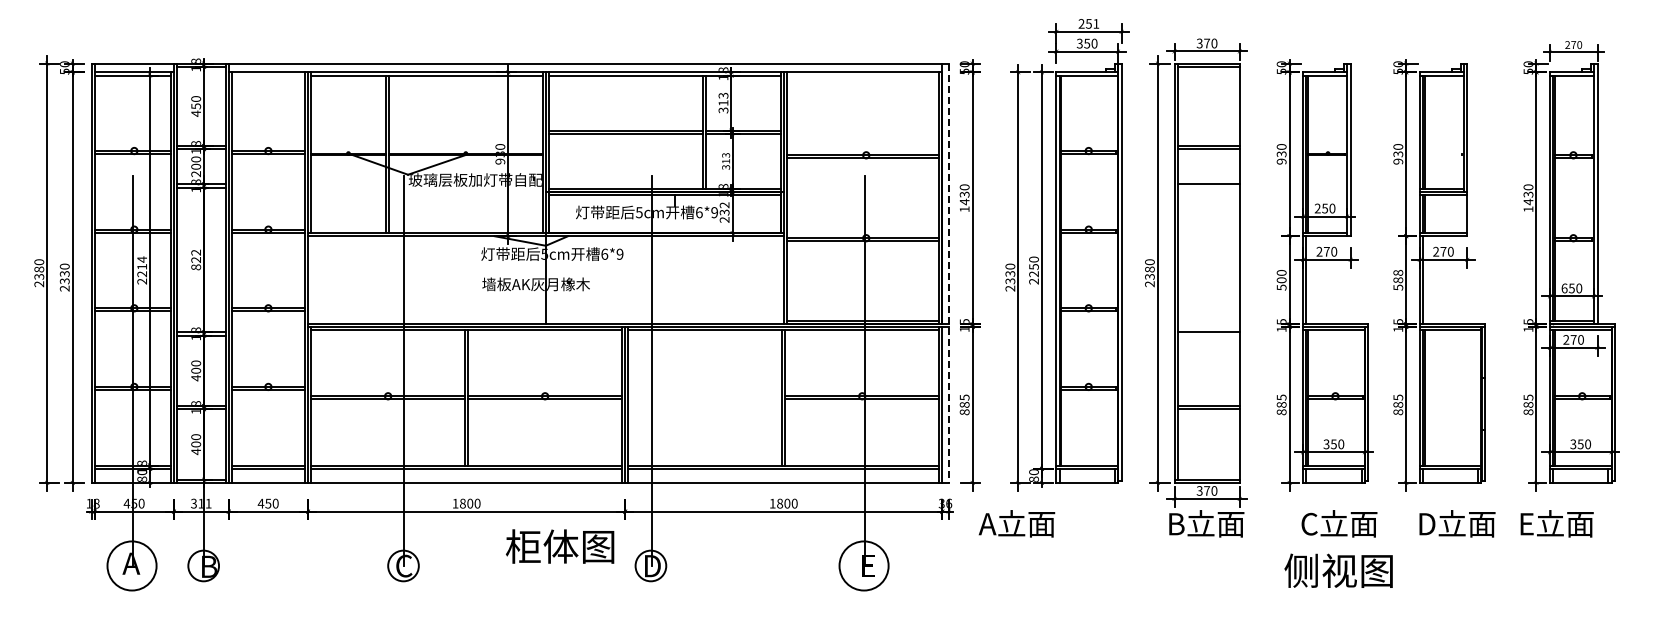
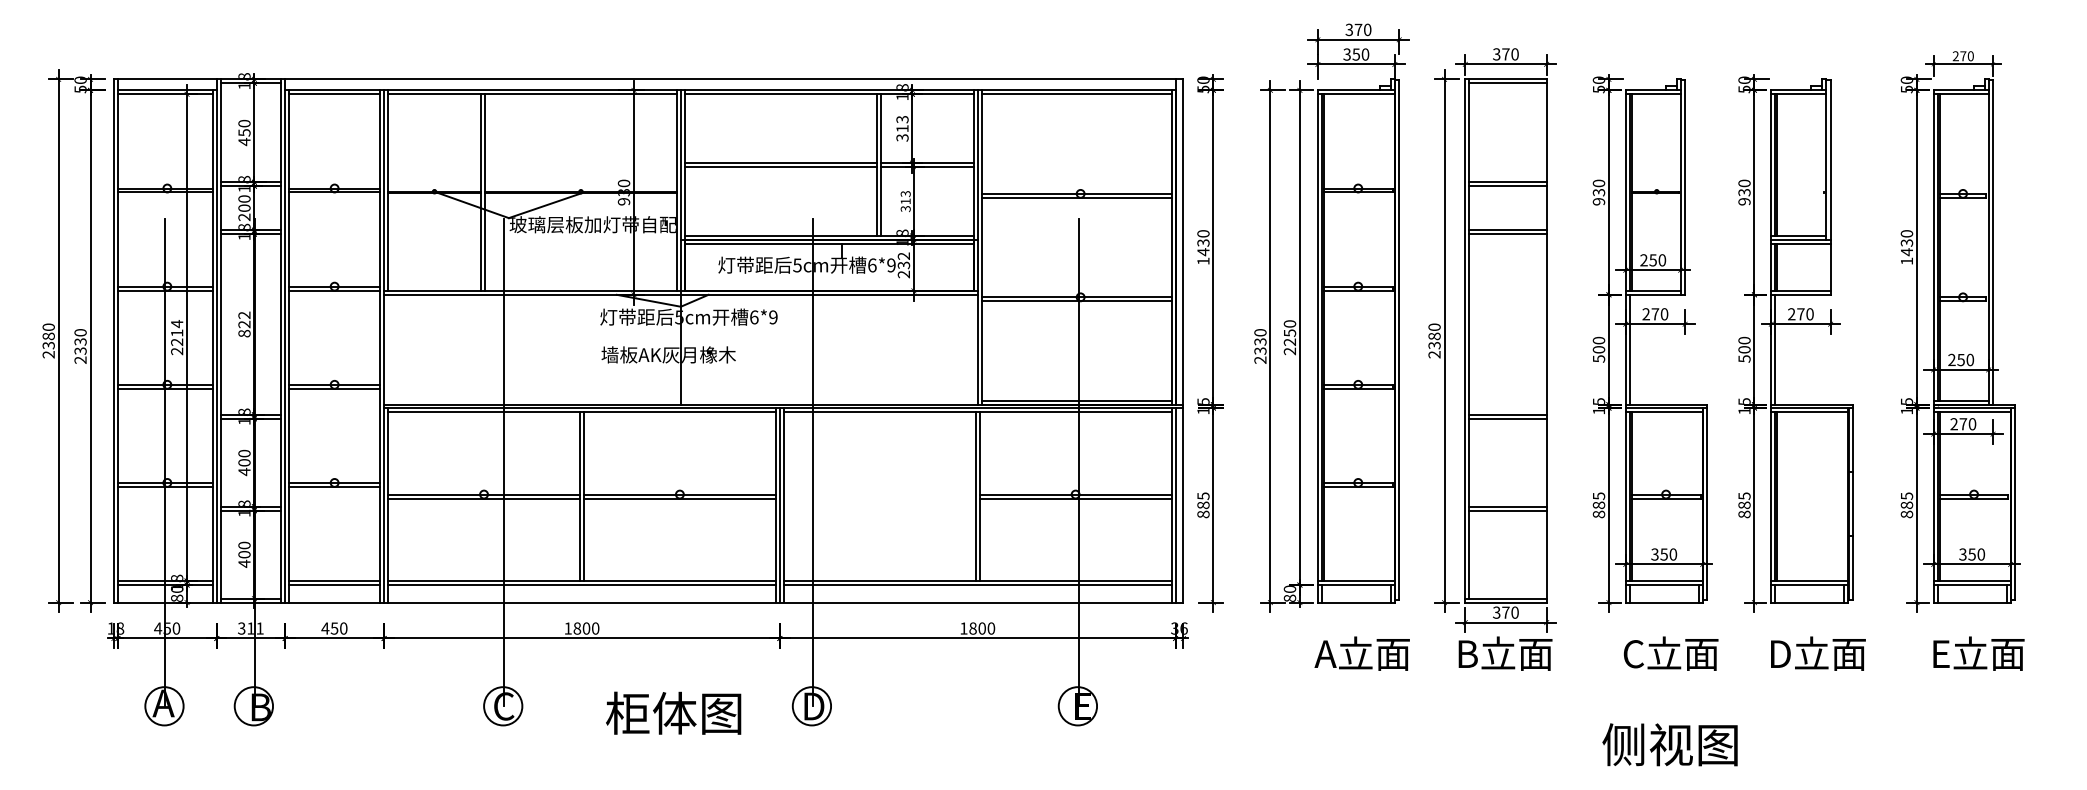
text: (1088, 23) -> (1357, 29), 251 -> 370
line: (267, 75) -> (333, 94), added
line: (862, 75) -> (1075, 94), added
line: (1208, 187) -> (1507, 234), added
line: (948, 273) -> (1183, 341), dashed -> solid
text: (1398, 276) -> (1744, 345), 588 -> 500
text: (1564, 288) -> (1951, 360), 650 -> 250
line: (1208, 335) -> (1507, 418), added
text: (1016, 523) -> (1361, 653), moved
text: (1556, 523) -> (1978, 653), moved
text: (560, 546) -> (674, 713), moved
circle: (131, 565) -> (163, 705), size x0.62
circle: (863, 565) -> (1077, 705), size x0.62
text: (1338, 570) -> (1669, 744), moved

